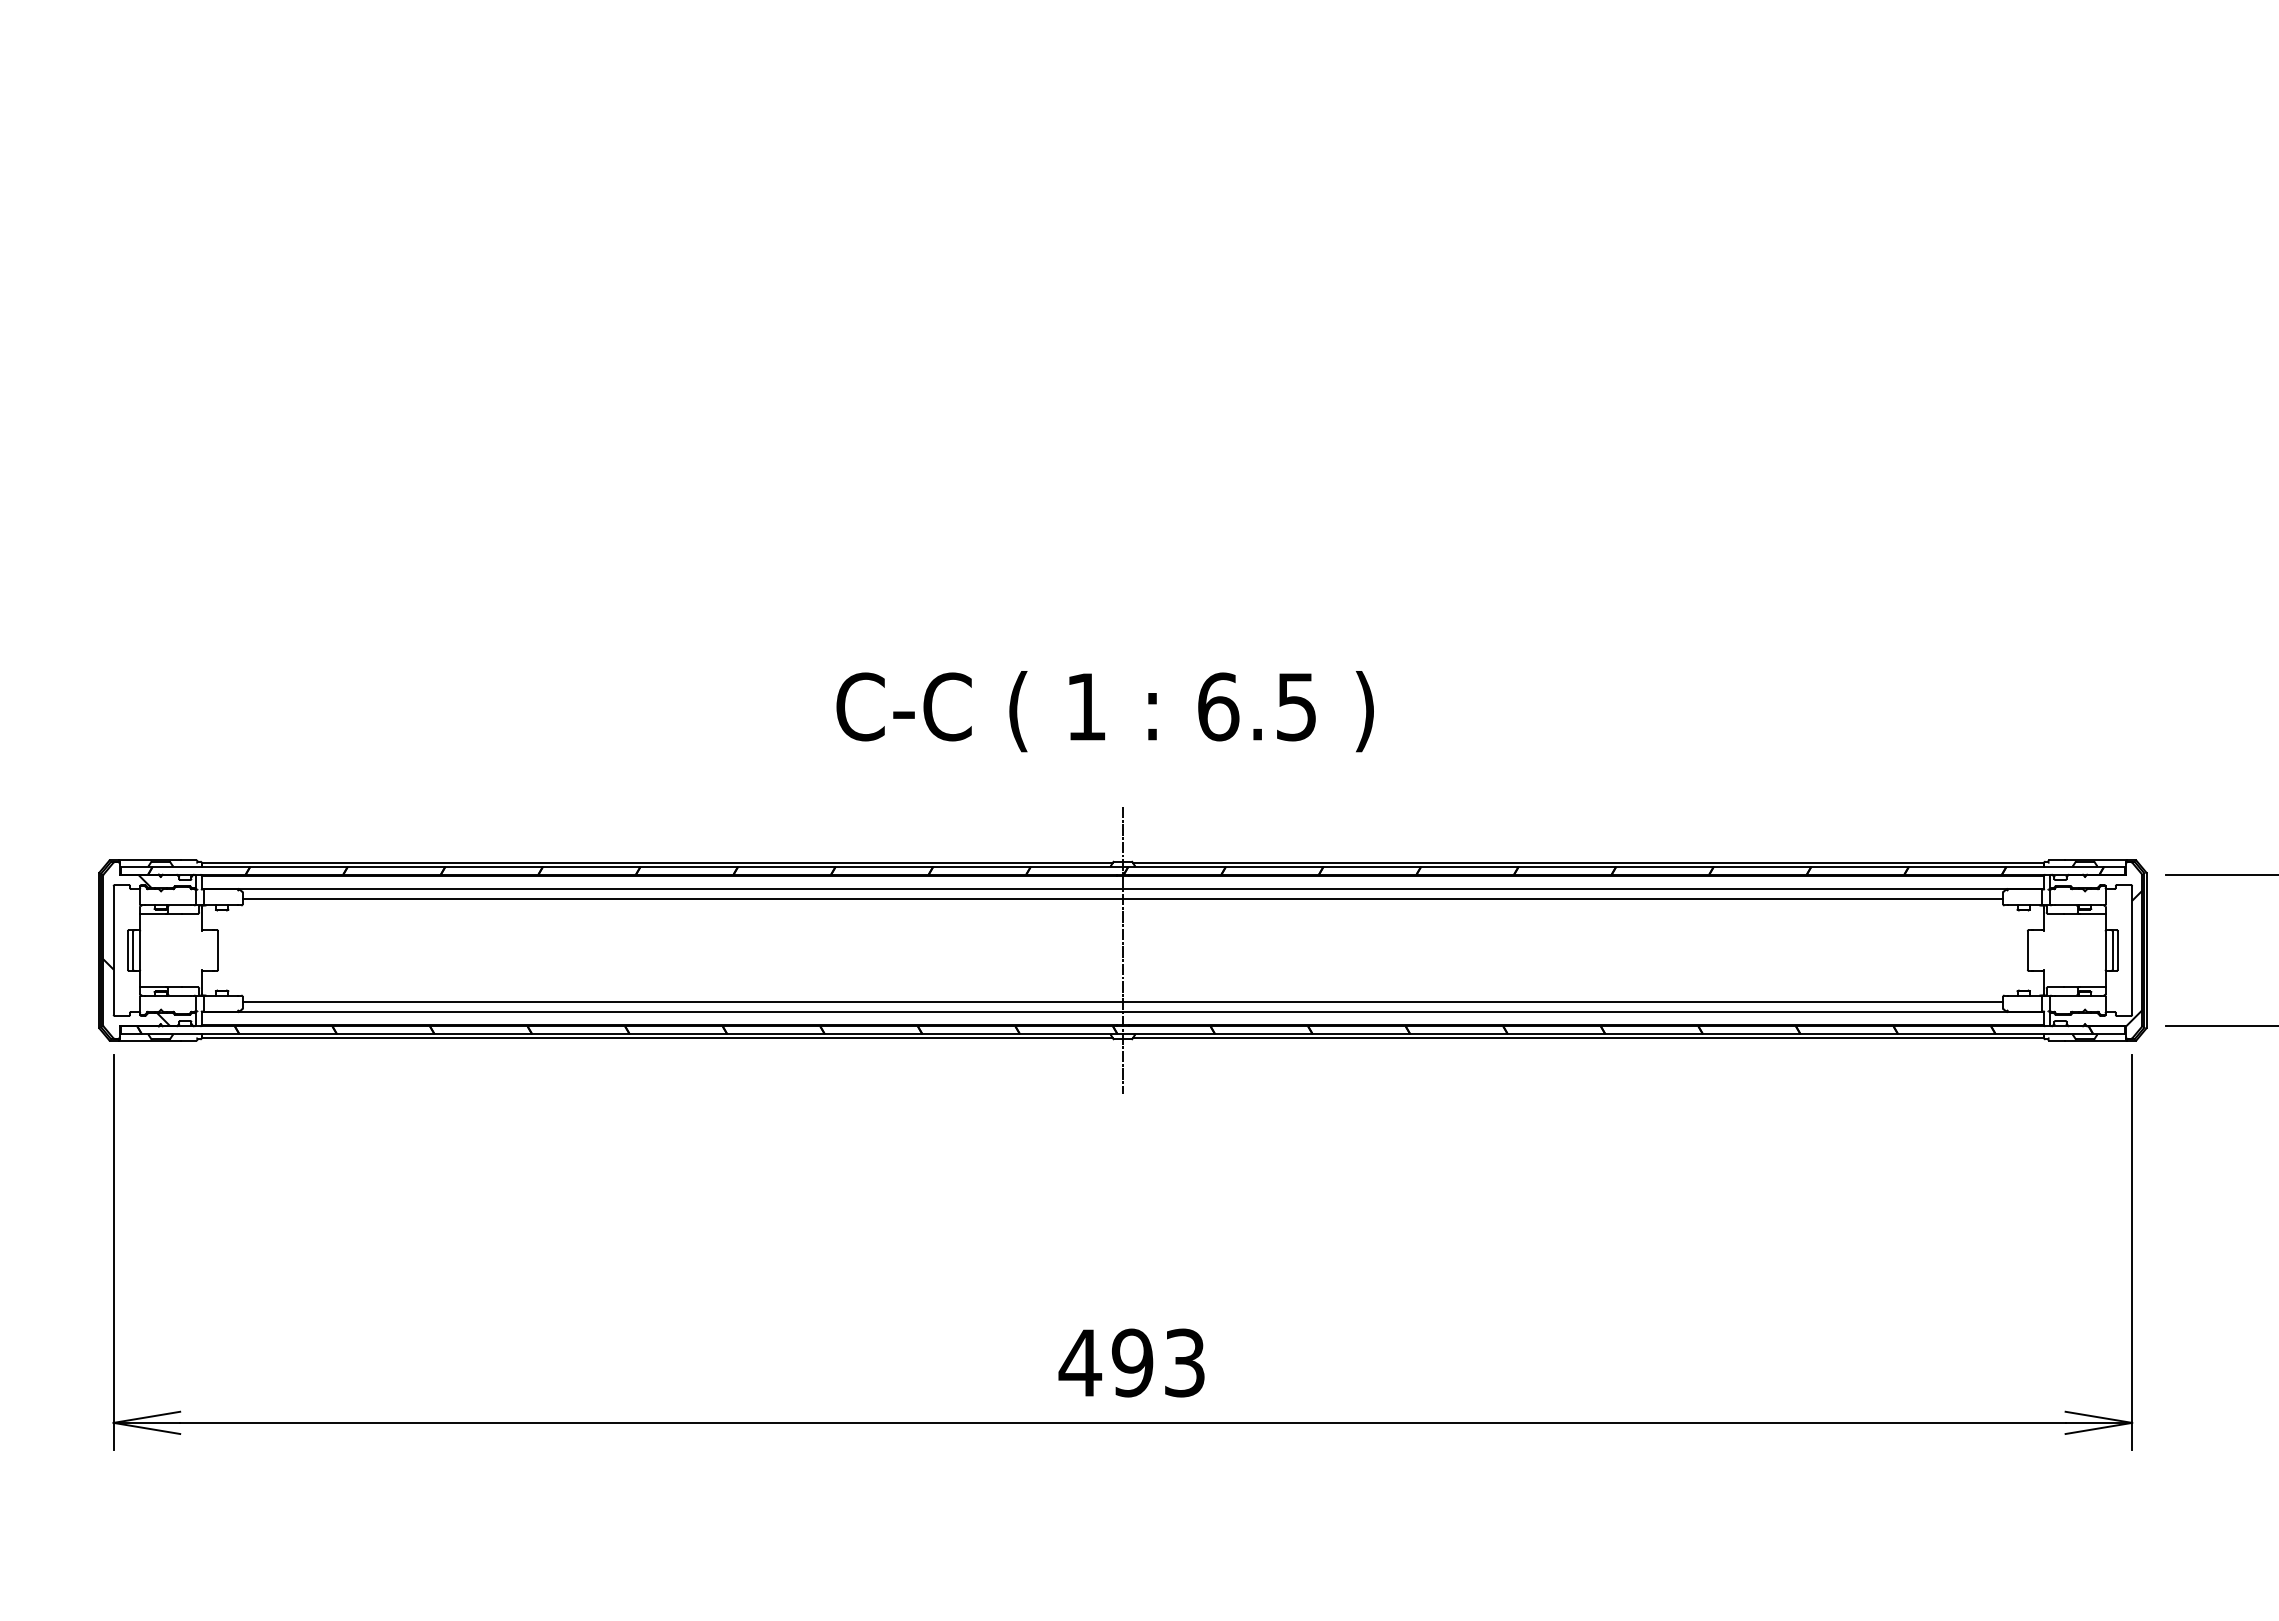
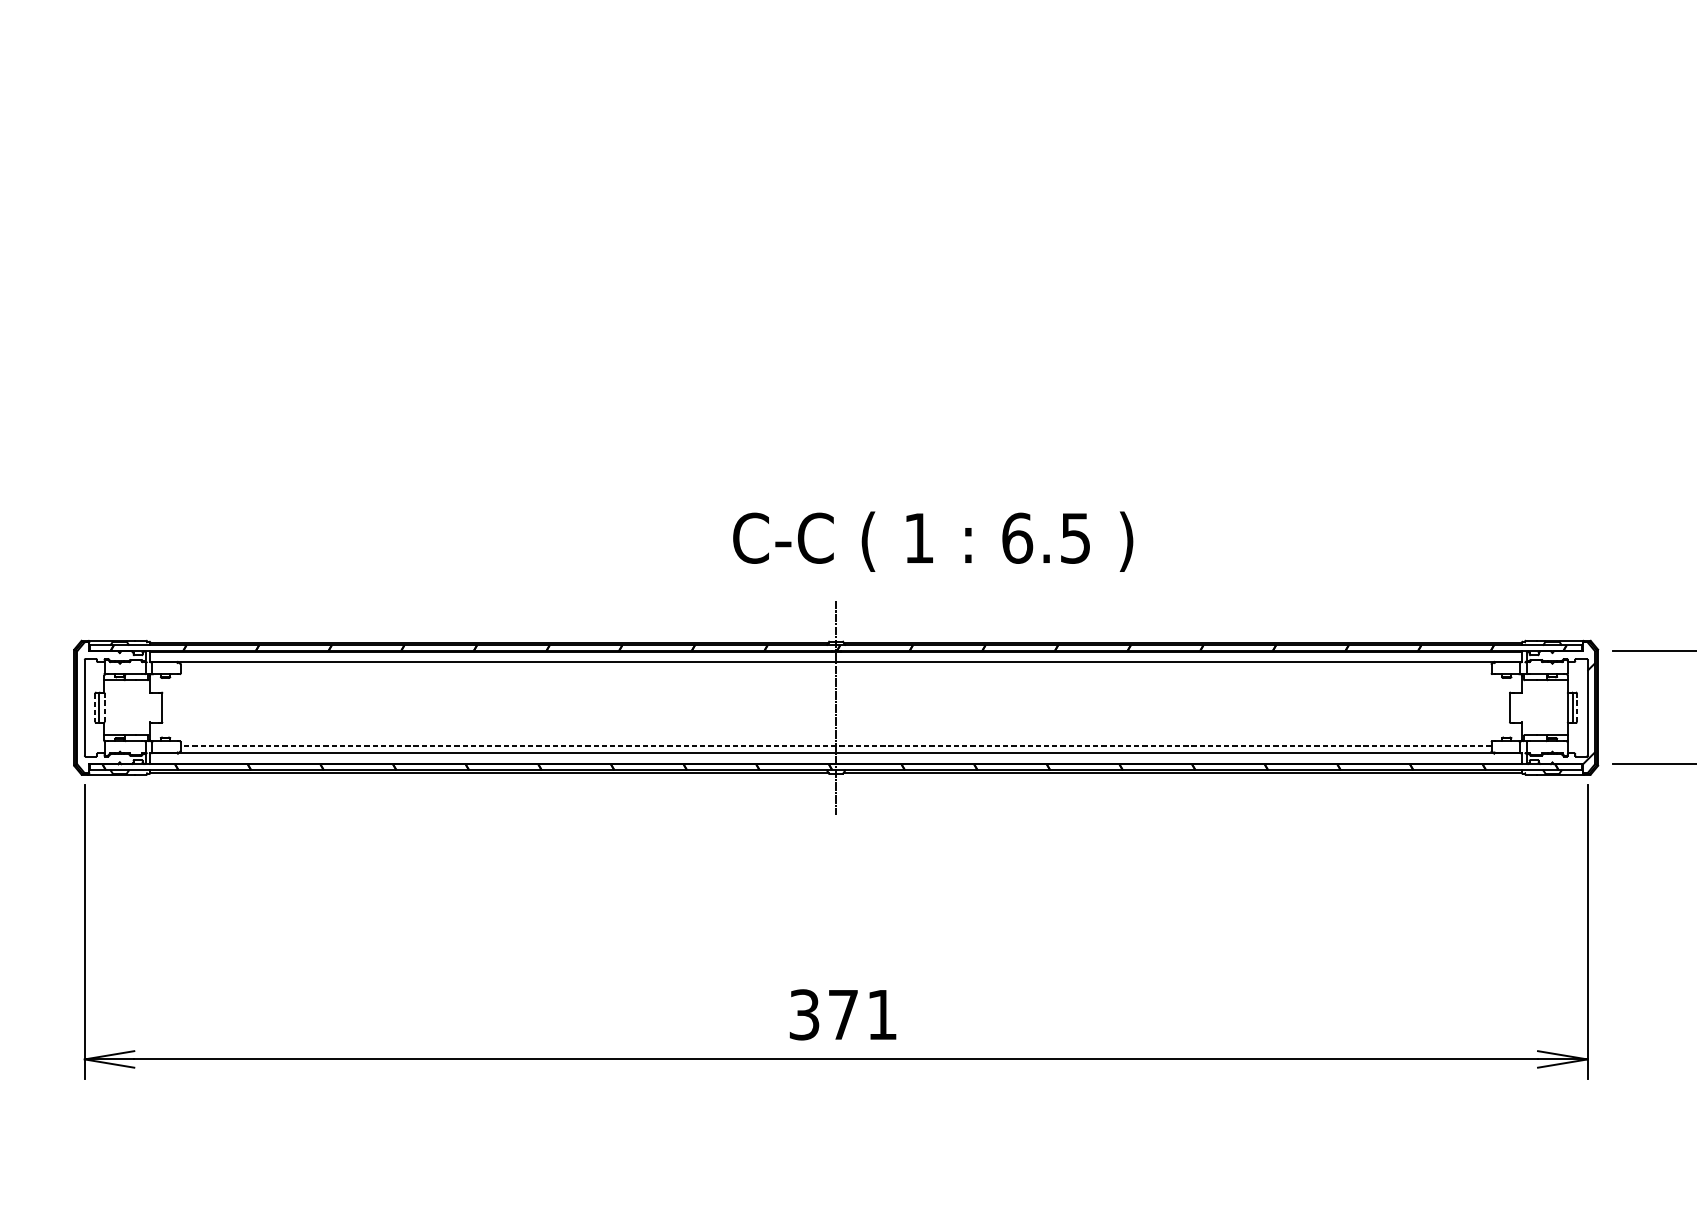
text: (1104, 711) -> (932, 541), moved
line: (1122, 899) -> (835, 669), removed
hatch: (136, 950) -> (101, 707), removed
line: (140, 950) -> (104, 707), solid -> dashed
line: (2117, 950) -> (1576, 707), solid -> dashed
line: (127, 951) -> (95, 708), solid -> dashed
line: (1122, 1001) -> (835, 745), solid -> dashed
text: (1131, 1362) -> (842, 1014), 493 -> 371

